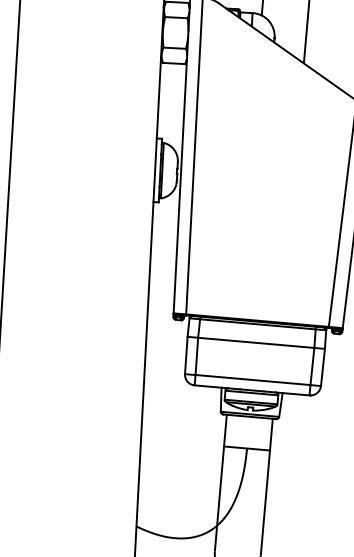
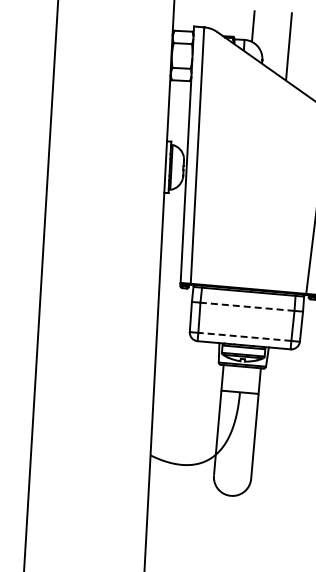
line: (256, 342) -> (247, 306), solid -> dashed
line: (252, 379) -> (244, 336), solid -> dashed

